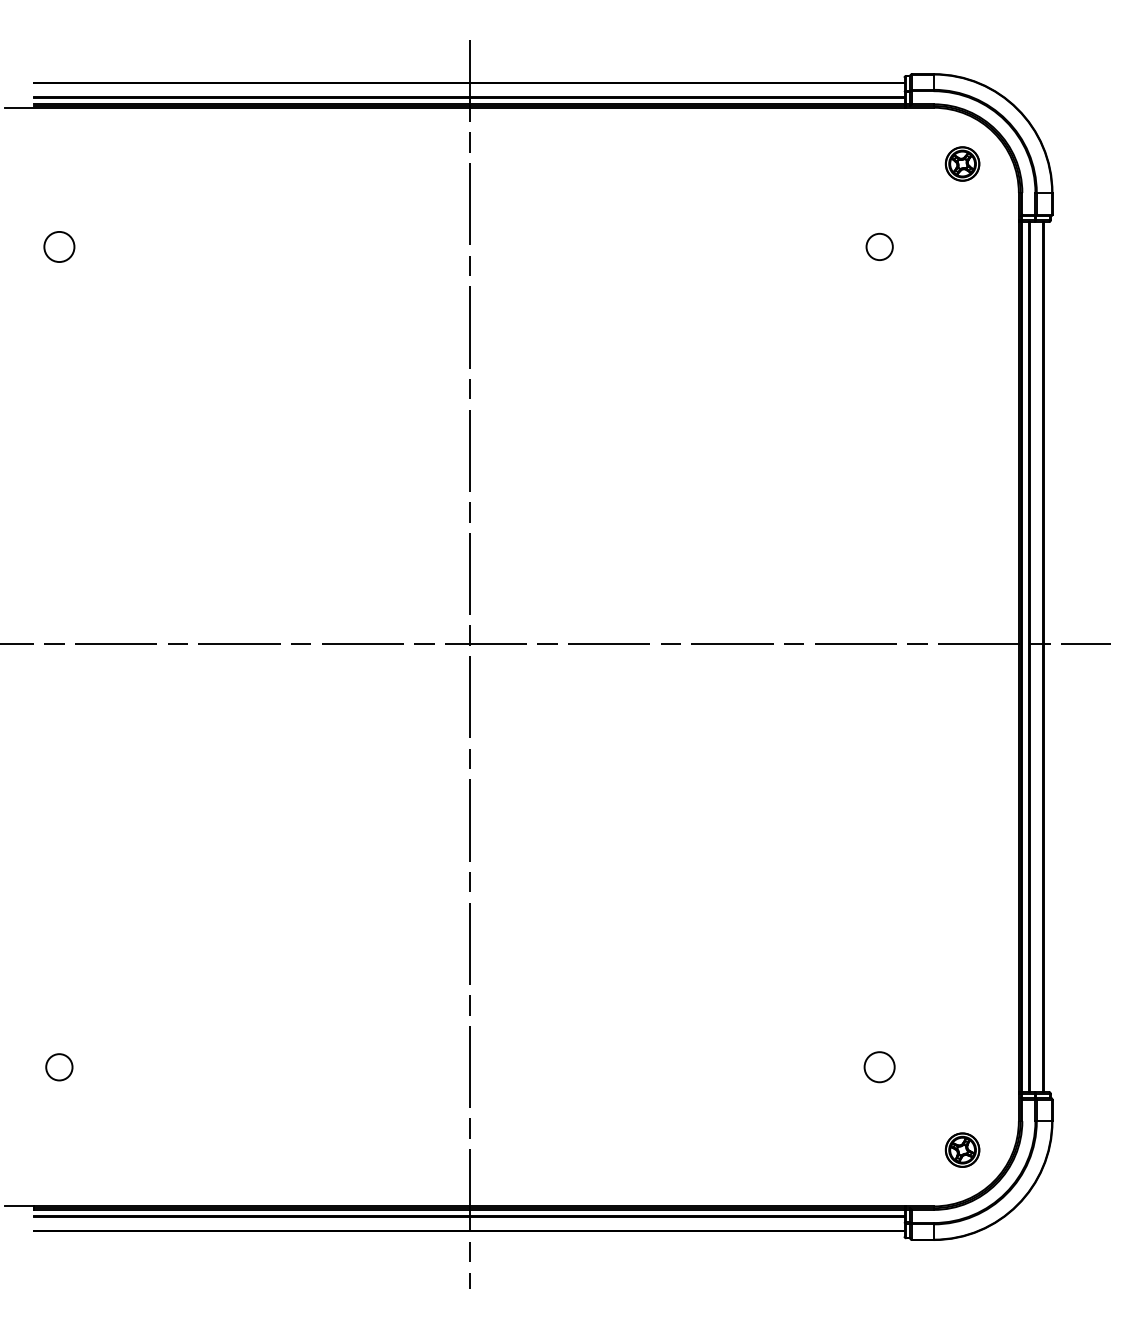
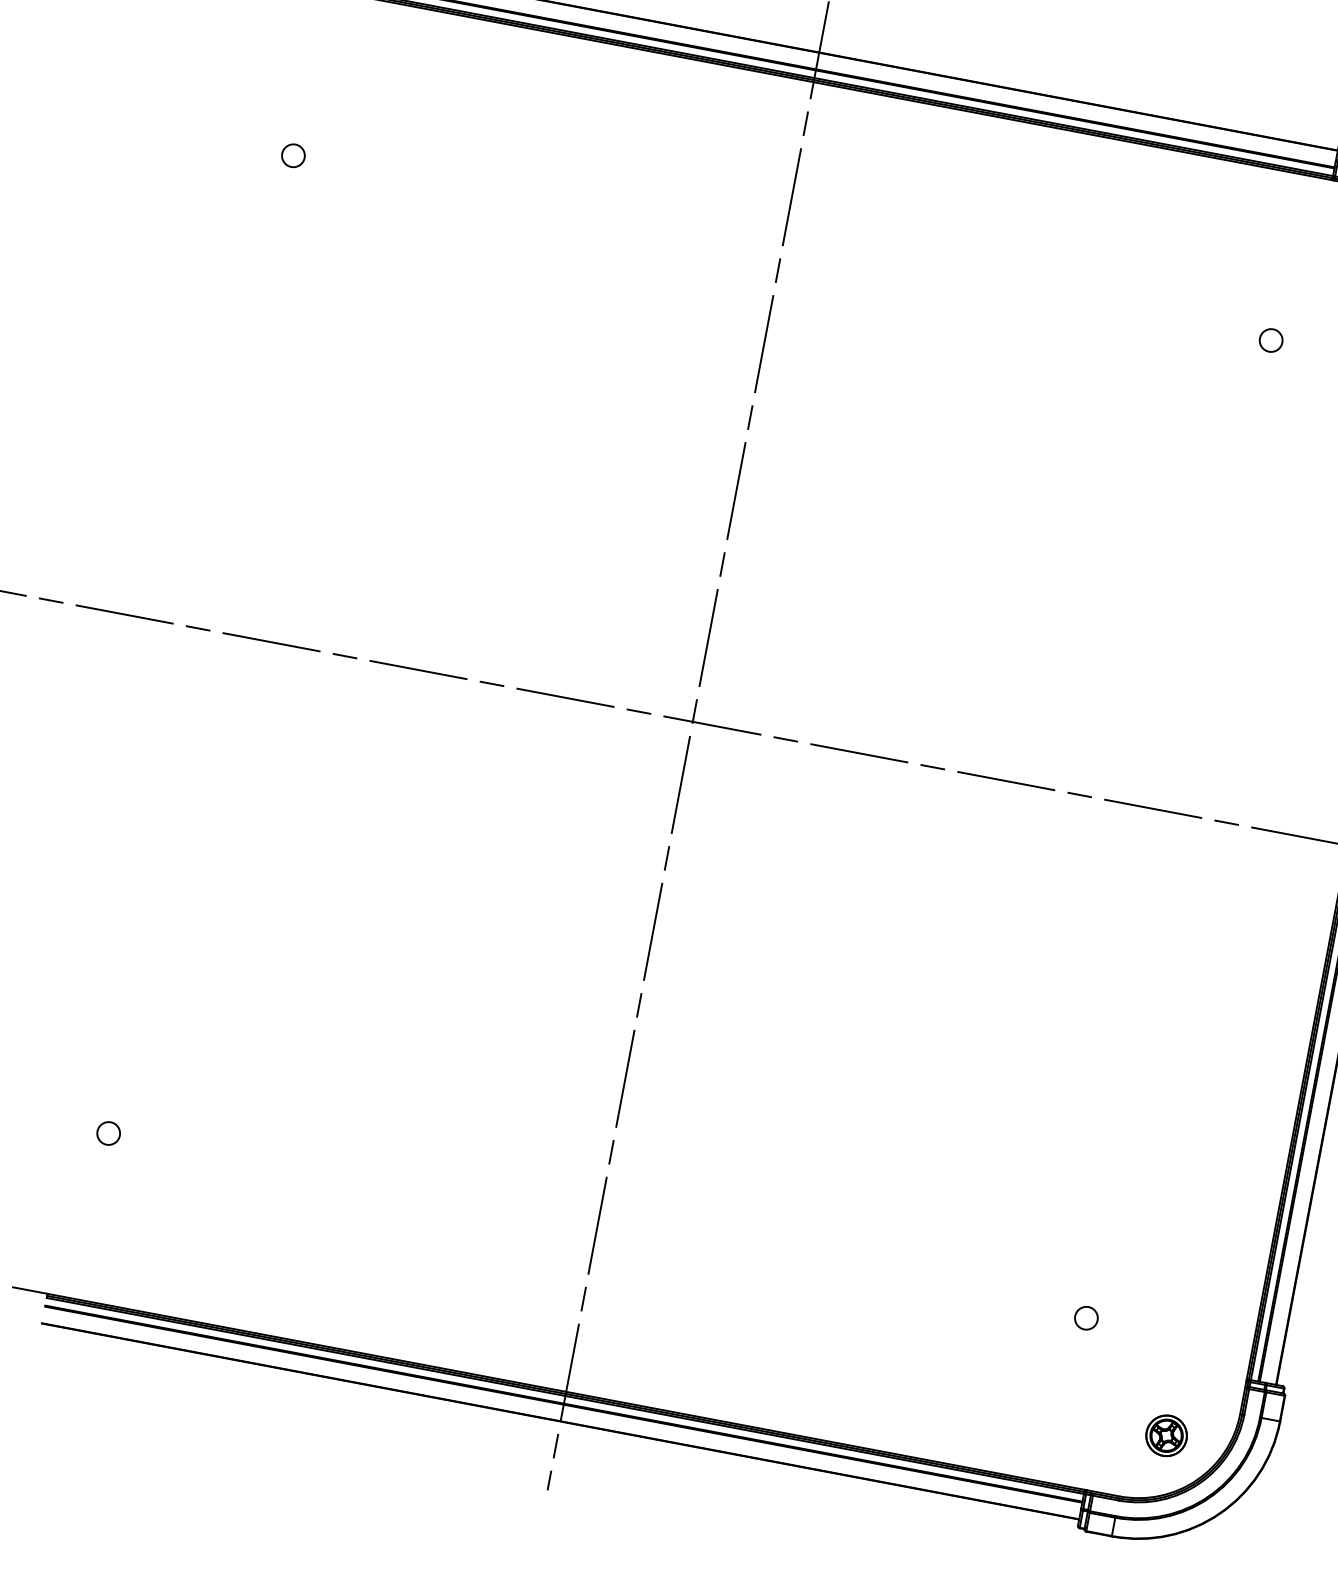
circle: (59, 246) -> (293, 155), size x0.62
circle: (879, 246) -> (1271, 339), size x0.71
circle: (59, 1066) -> (108, 1132), size x0.71
circle: (879, 1066) -> (1086, 1317), size x0.62

